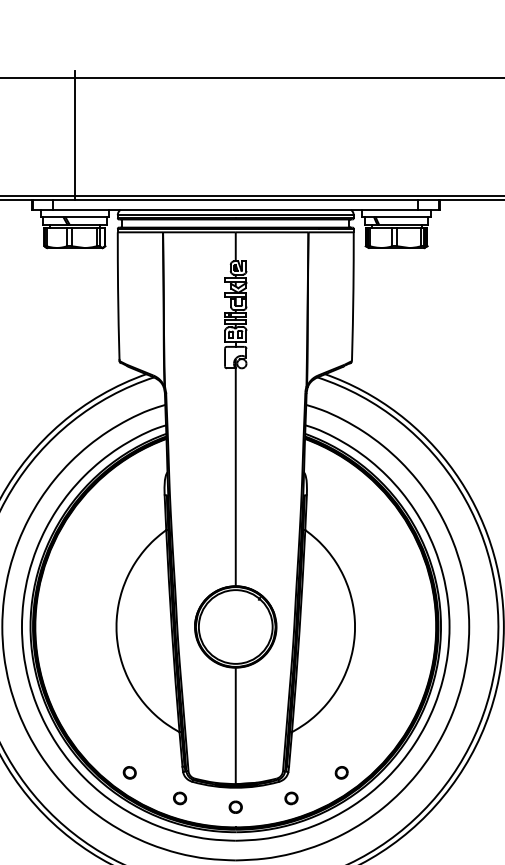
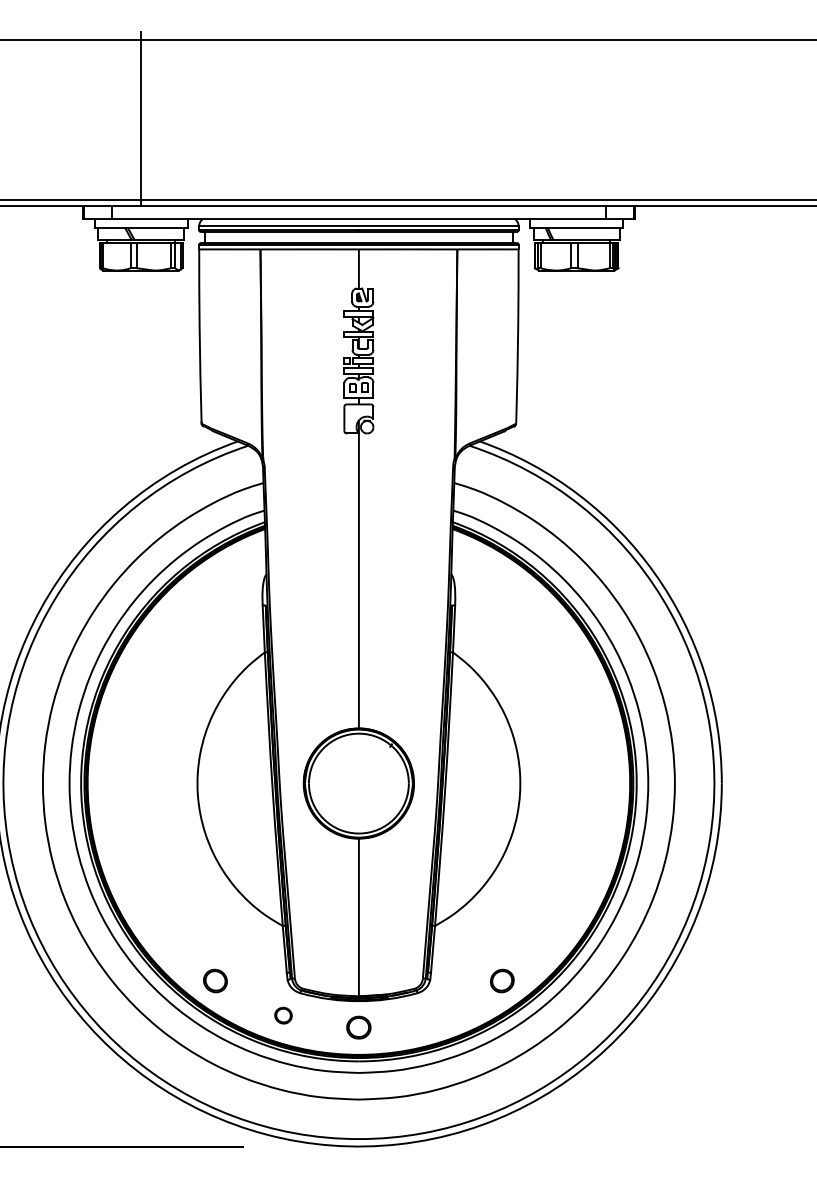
part: (129, 772) -> (215, 980), size x1.4
part: (341, 772) -> (502, 980), size x1.4
part: (291, 798) -> (434, 1015), removed
part: (235, 807) -> (358, 1027), size x1.4

